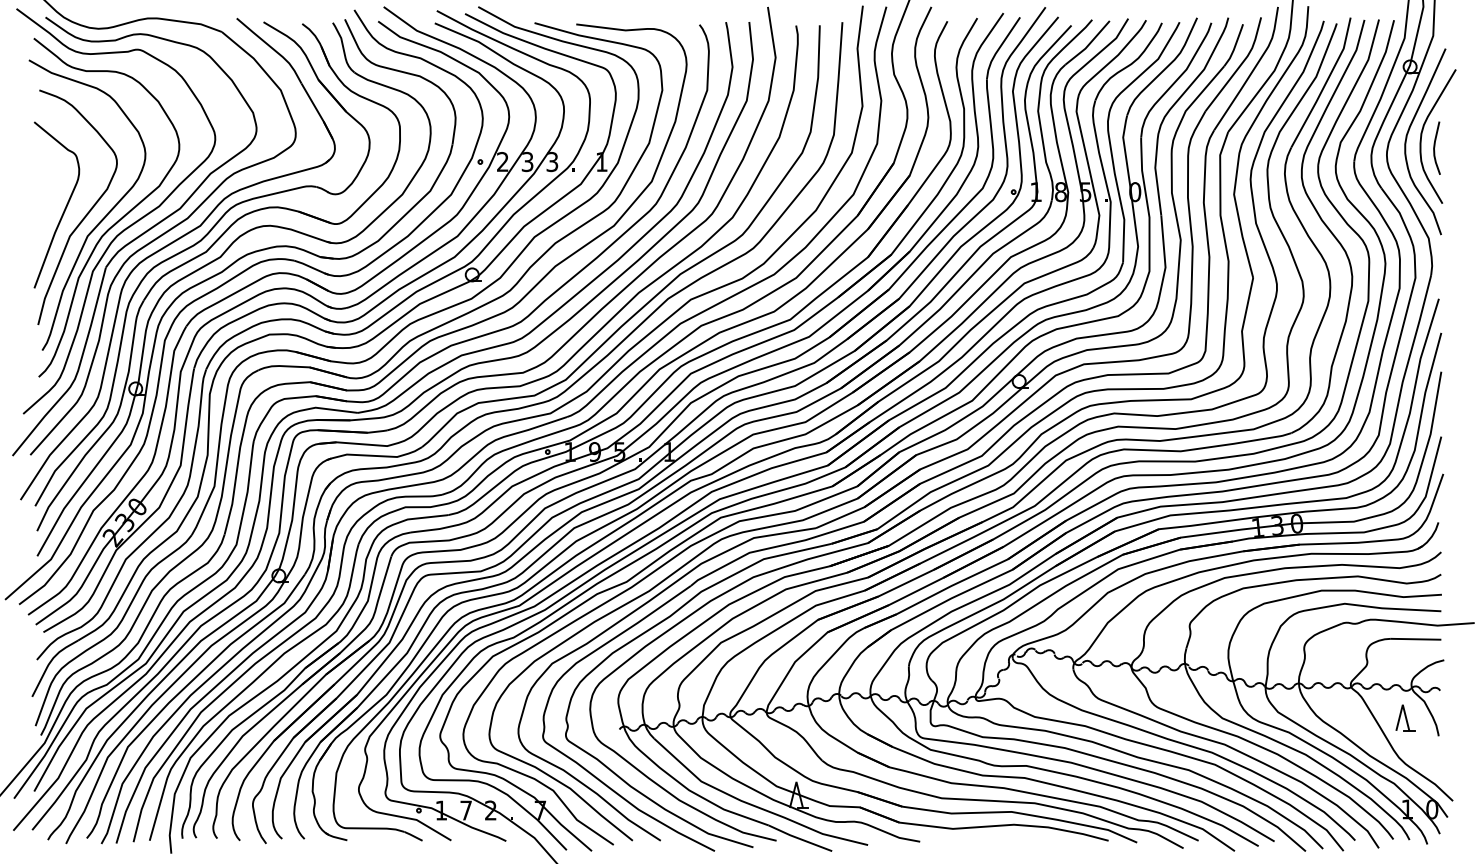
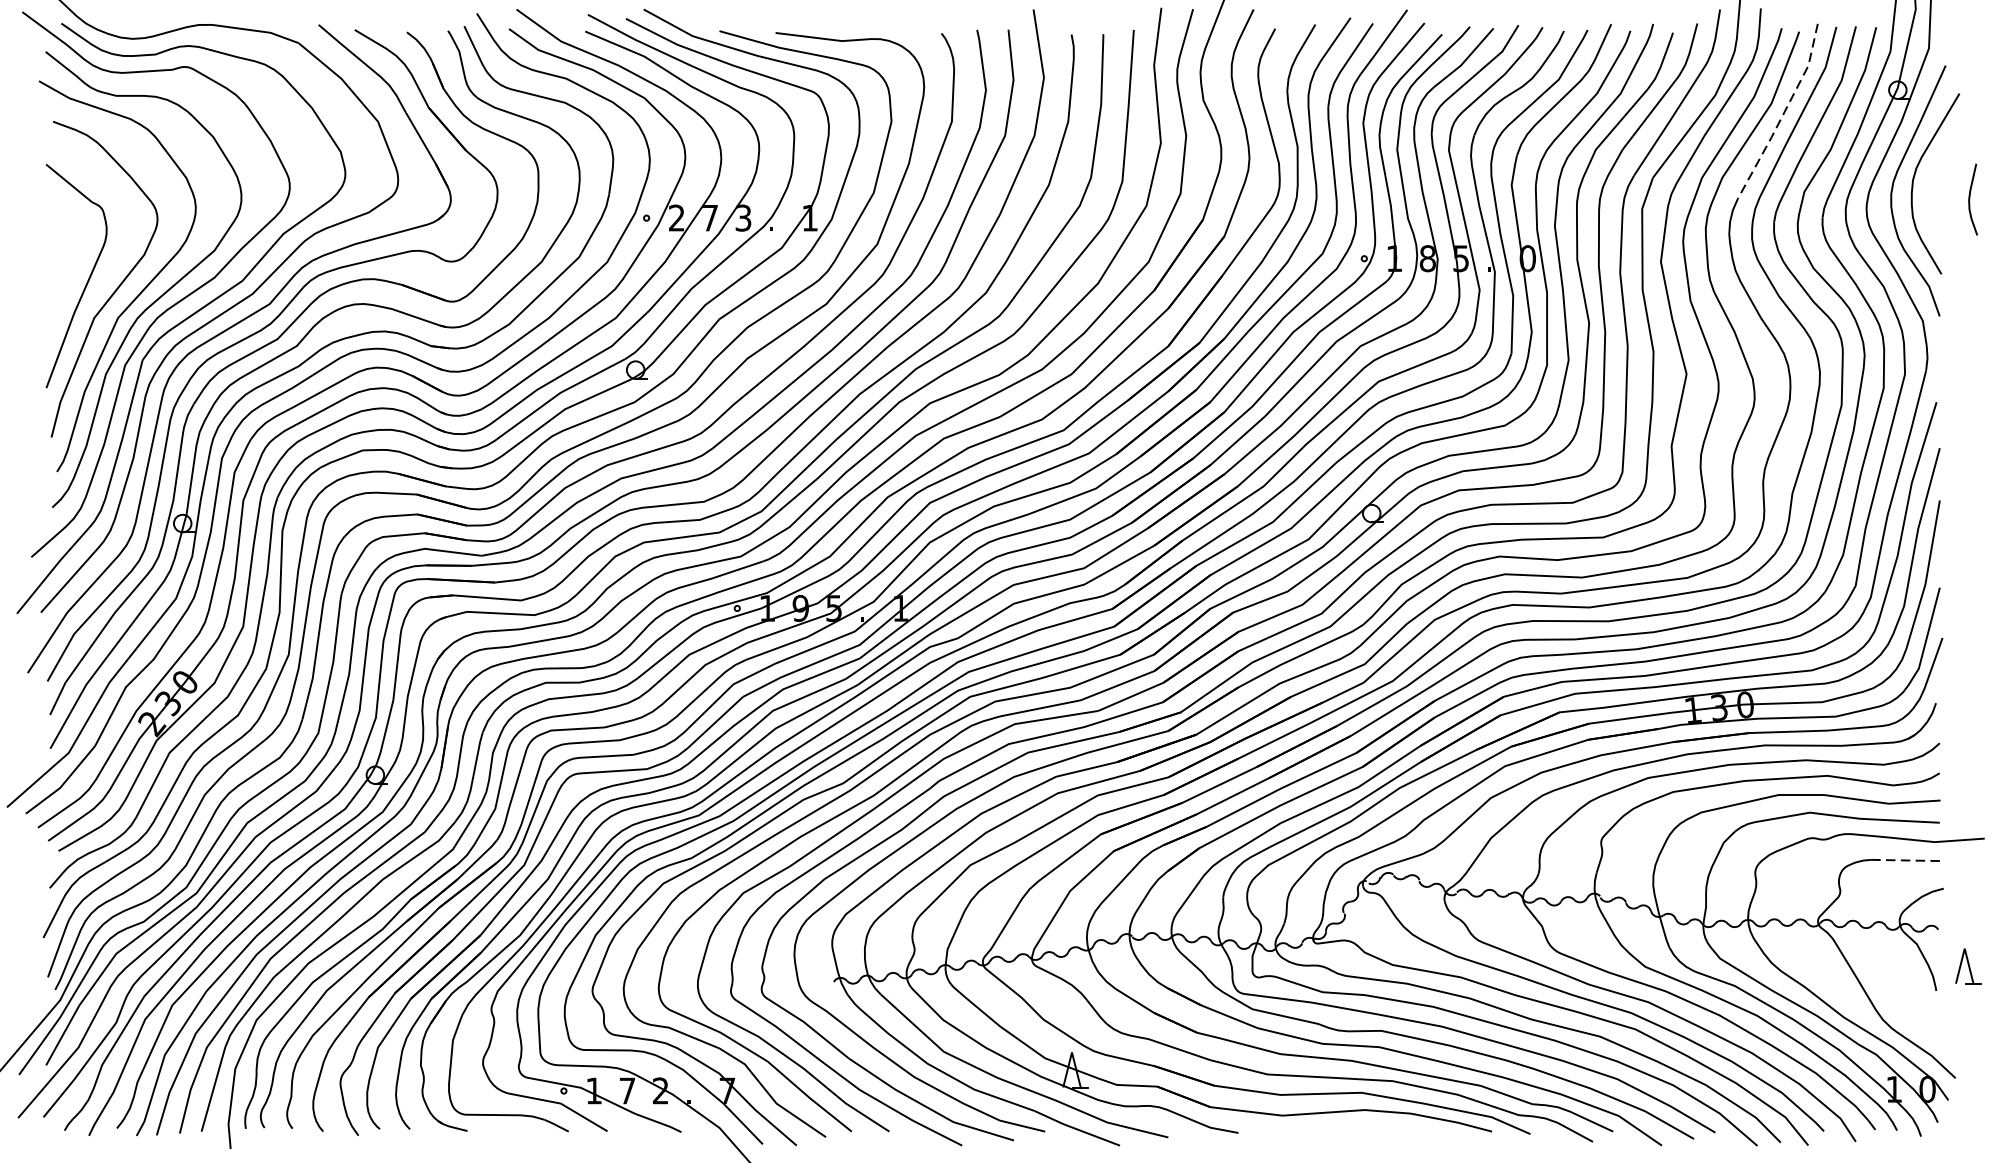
line: (1325, 84) -> (1783, 113), solid -> dashed
curve: (1435, 147) -> (1971, 198), moved
text: (527, 162) -> (709, 218), 3 -> 7
line: (1415, 639) -> (1905, 860), solid -> dashed
part: (1405, 717) -> (1968, 965), moved

